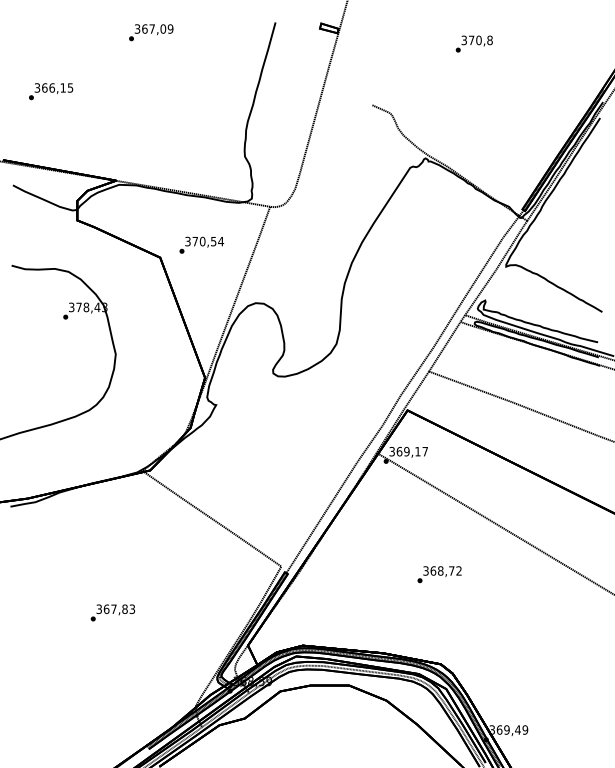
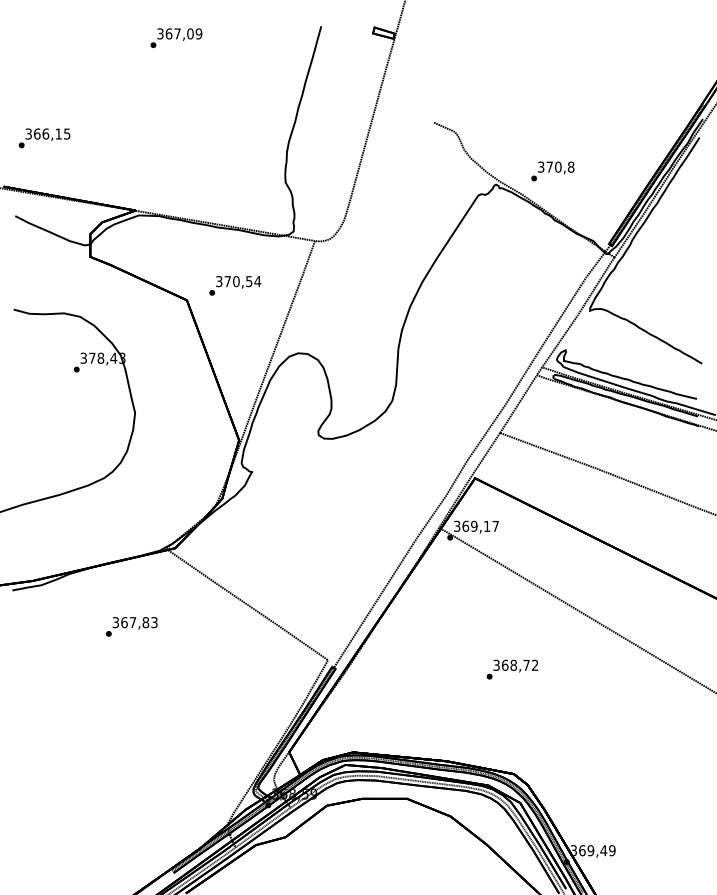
text: (473, 43) -> (551, 170), moved
text: (51, 91) -> (45, 138), moved
text: (112, 612) -> (131, 626), moved

